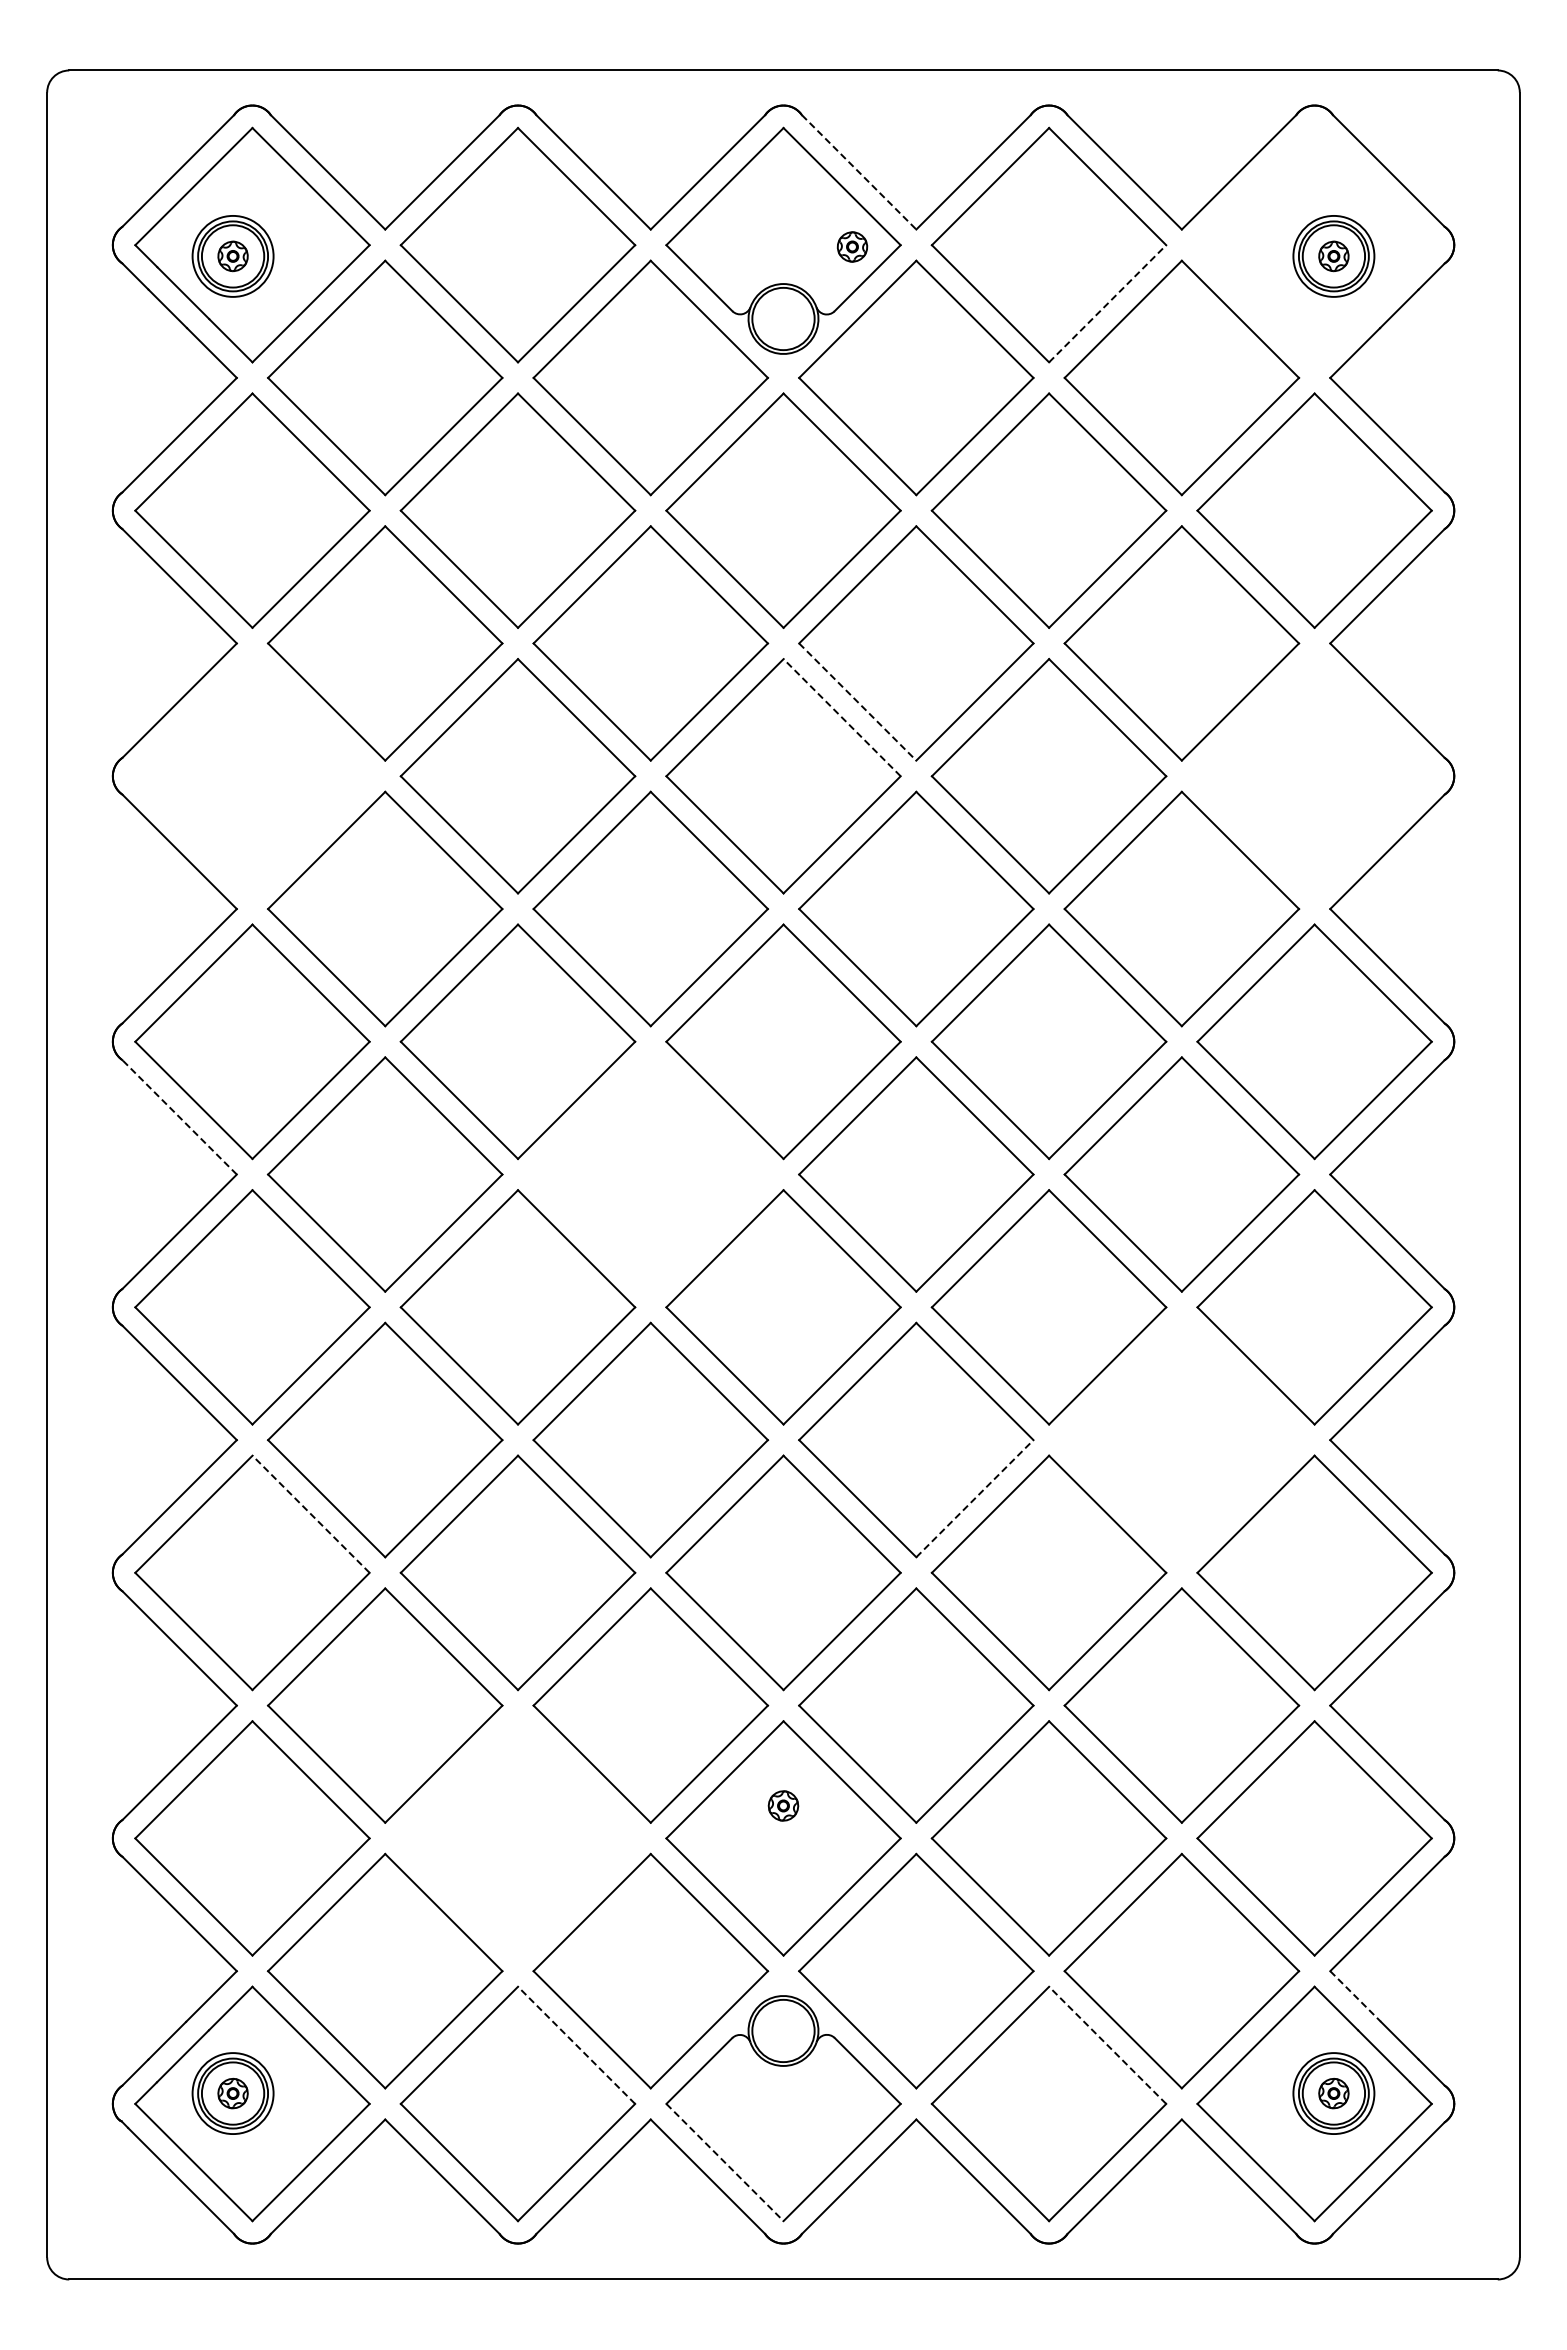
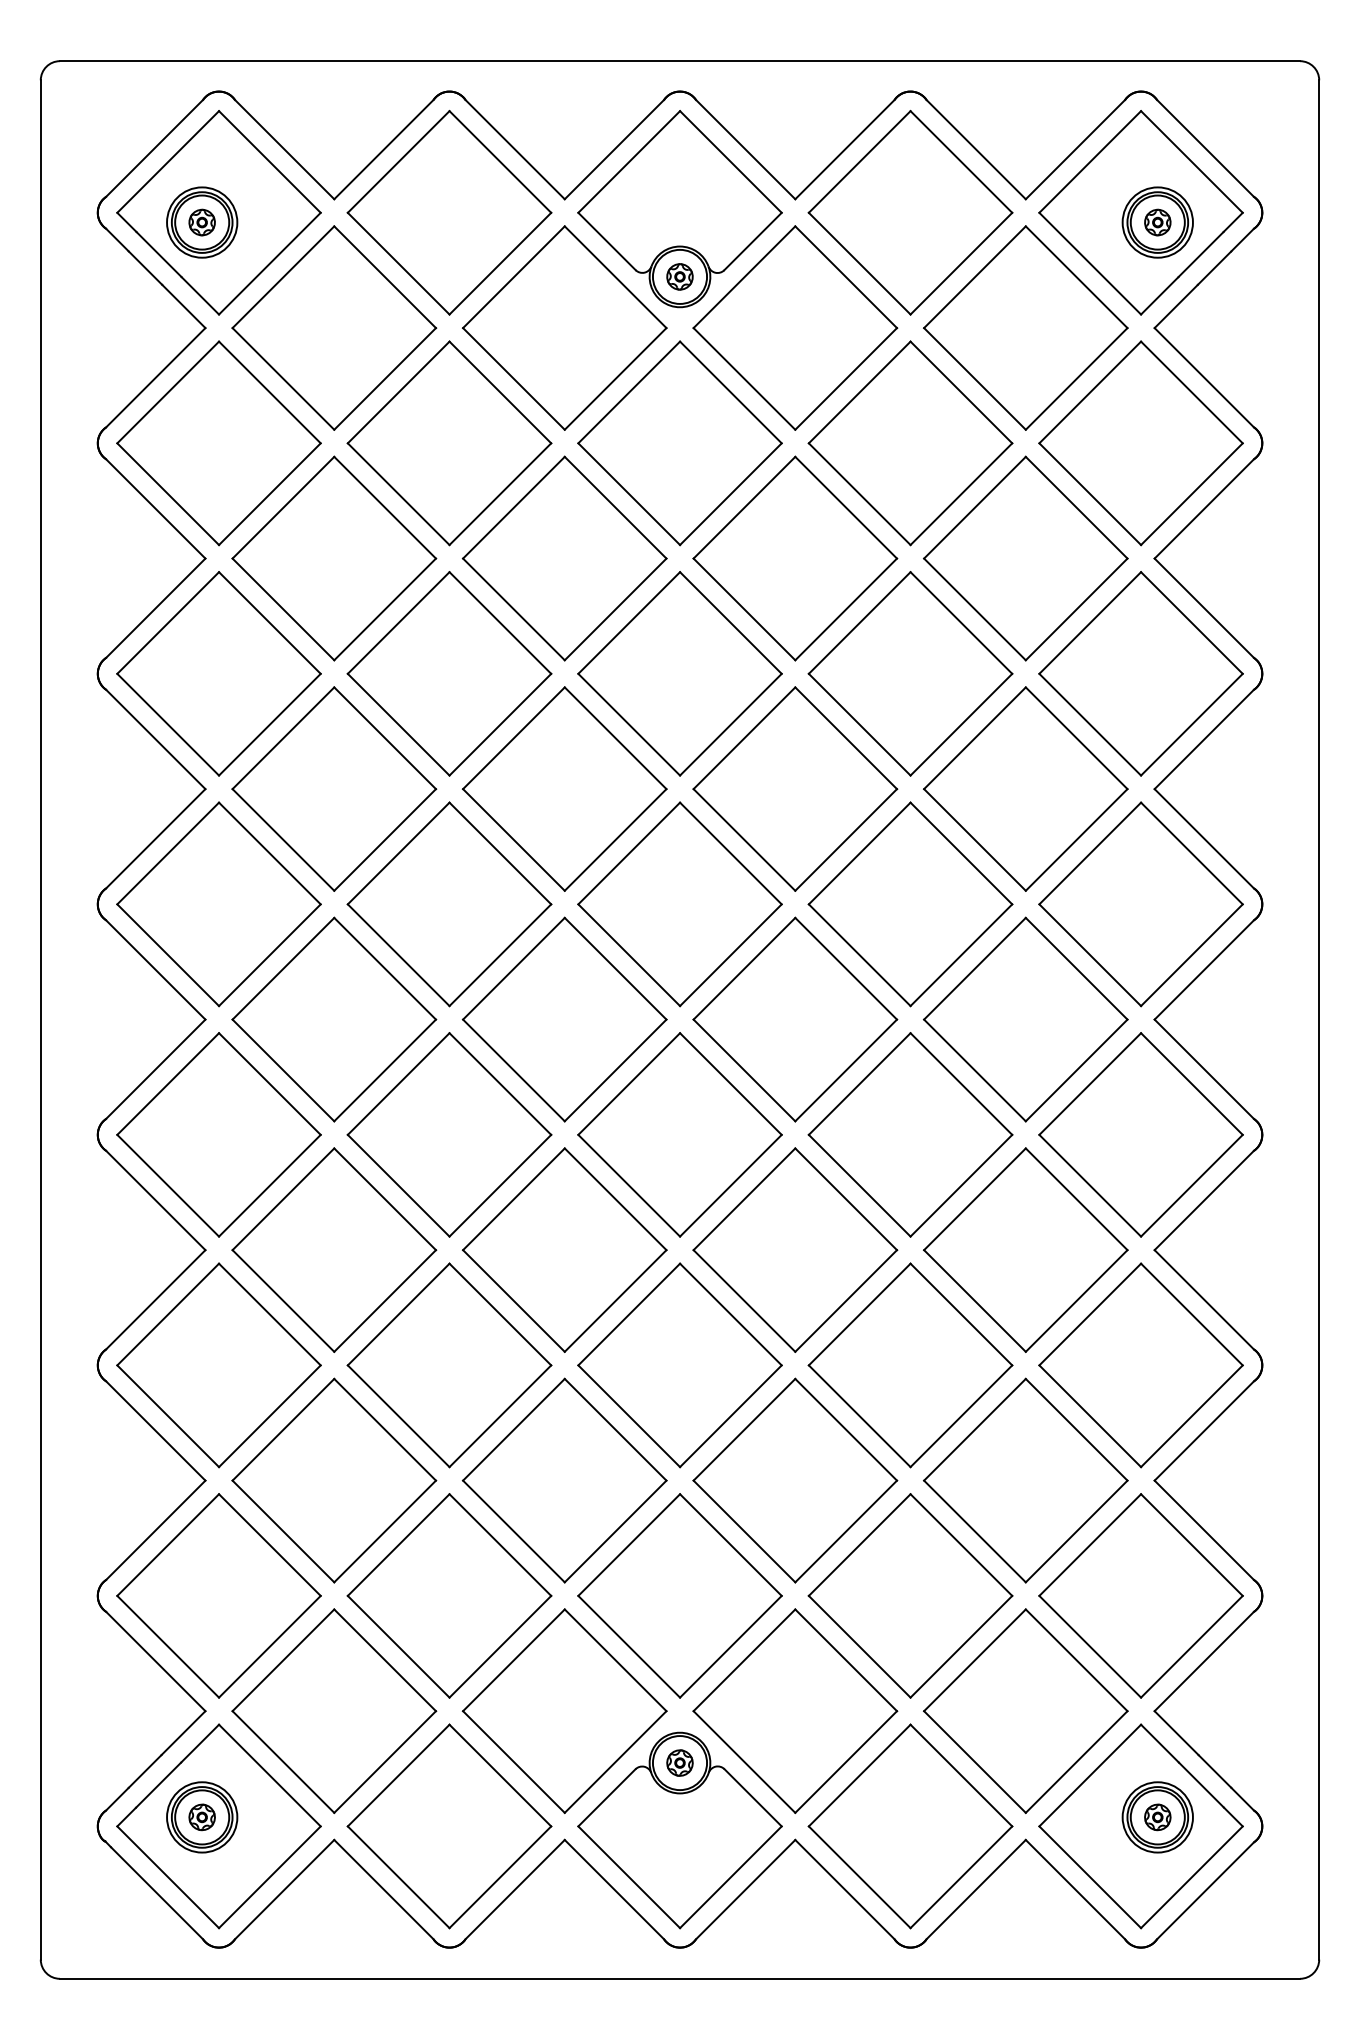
line: (859, 172) -> (745, 149), dashed -> solid
part: (1314, 244) -> (1140, 212), added
part: (852, 246) -> (680, 276), moved
line: (1107, 303) -> (961, 263), dashed -> solid
line: (857, 702) -> (744, 609), dashed -> solid
line: (842, 717) -> (731, 622), dashed -> solid
part: (252, 776) -> (219, 674), added
part: (1314, 776) -> (1140, 674), added
line: (179, 1117) -> (155, 970), dashed -> solid
part: (650, 1174) -> (564, 1019), added
part: (1181, 1439) -> (1025, 1249), added
line: (974, 1498) -> (845, 1300), dashed -> solid
line: (311, 1514) -> (270, 1314), dashed -> solid
part: (783, 1805) -> (680, 1762), moved
part: (517, 1838) -> (449, 1595), added
line: (1355, 1996) -> (1176, 1733), dashed -> solid
line: (576, 2045) -> (500, 1775), dashed -> solid
line: (1107, 2045) -> (961, 1775), dashed -> solid
line: (725, 2162) -> (629, 1877), dashed -> solid

